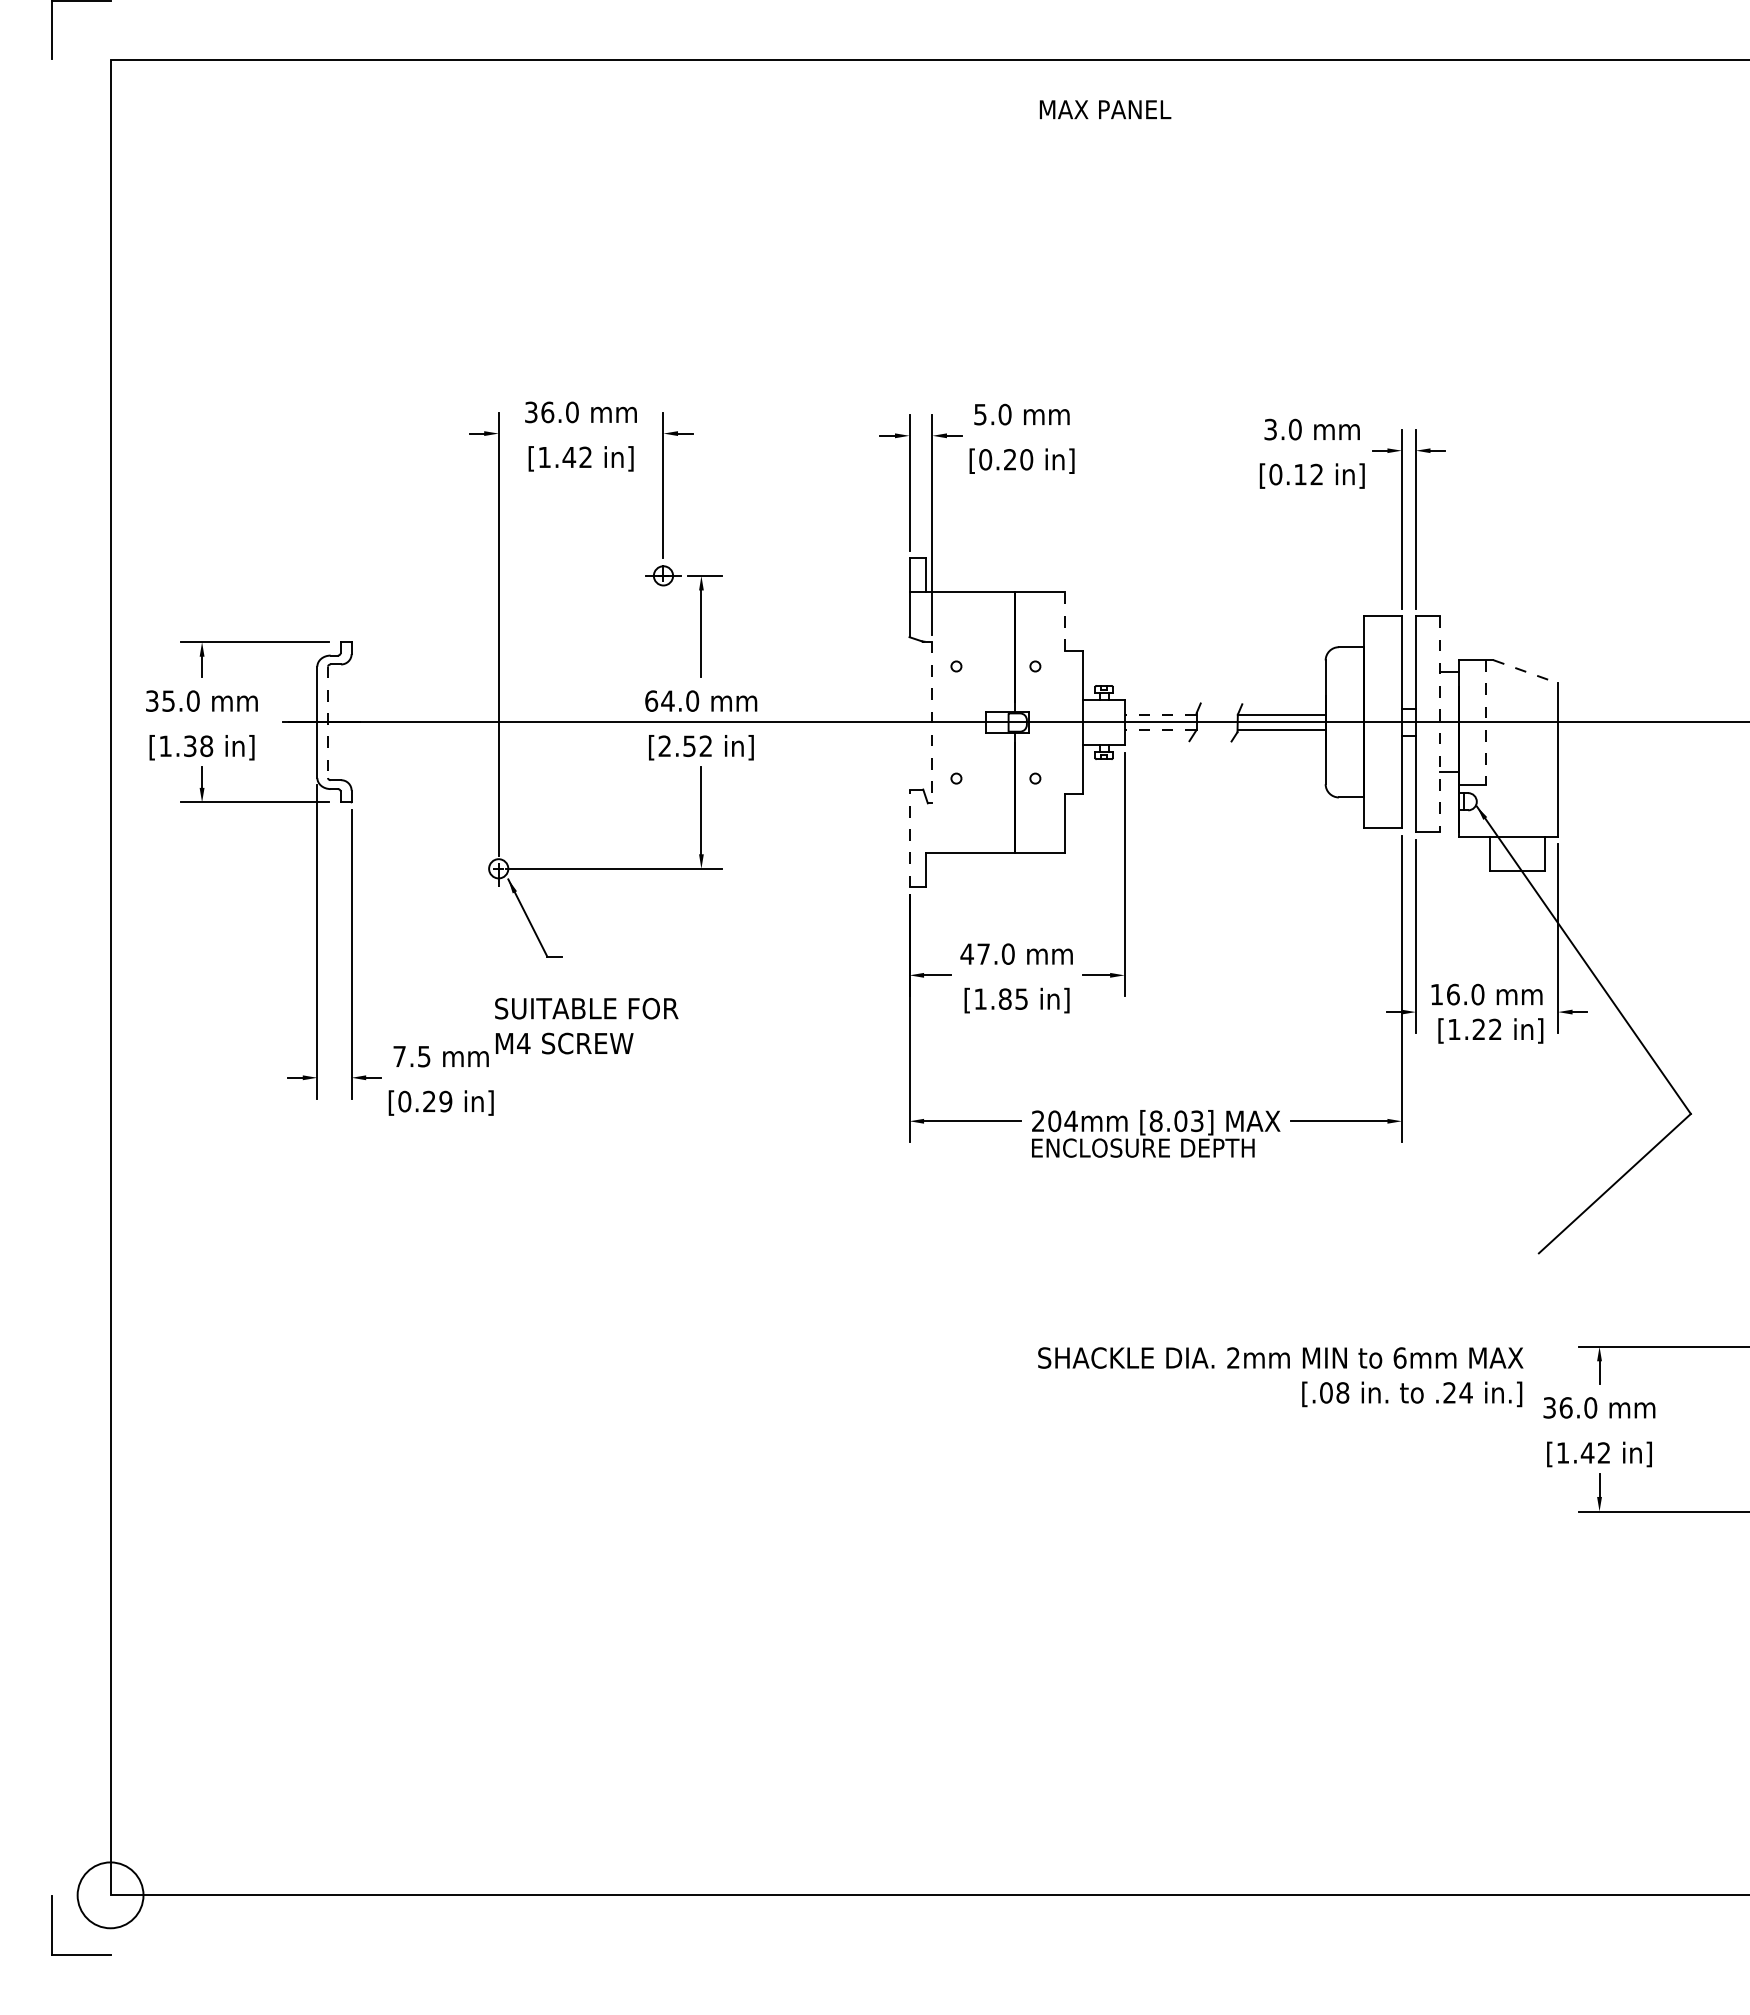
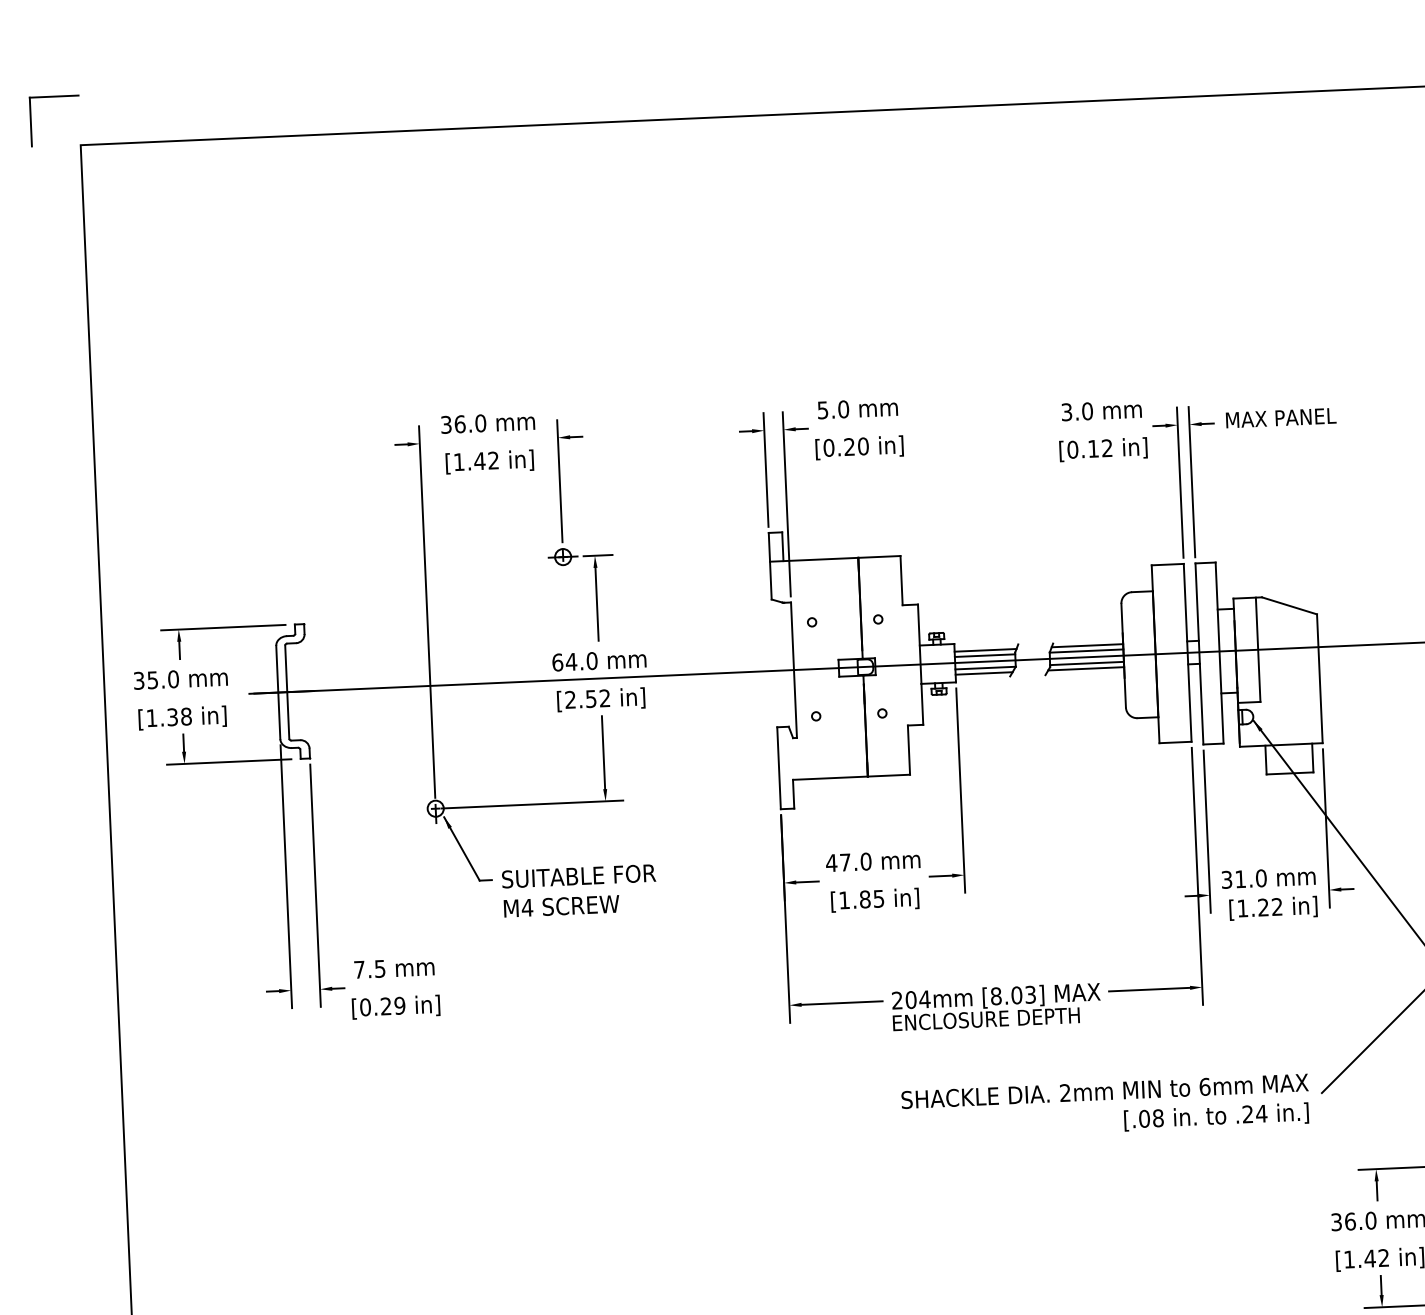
text: (1105, 109) -> (1281, 417), moved
line: (1065, 620) -> (901, 579), dashed -> solid
line: (1526, 671) -> (1290, 605), dashed -> solid
line: (1161, 708) -> (985, 650), added
line: (1282, 708) -> (1086, 645), added
line: (1160, 715) -> (984, 655), dashed -> solid
line: (328, 722) -> (287, 692), dashed -> solid
line: (932, 722) -> (794, 670), dashed -> solid
line: (1486, 722) -> (1258, 649), dashed -> solid
line: (1439, 724) -> (1219, 653), dashed -> solid
line: (1160, 729) -> (985, 667), dashed -> solid
line: (1158, 736) -> (984, 673), added
line: (1280, 736) -> (1086, 669), added
line: (909, 838) -> (779, 768), dashed -> solid
text: (1444, 994) -> (1233, 879), 16.0 -> 31.0
text: (586, 1025) -> (579, 890), moved
text: (1280, 1377) -> (1105, 1107), moved

